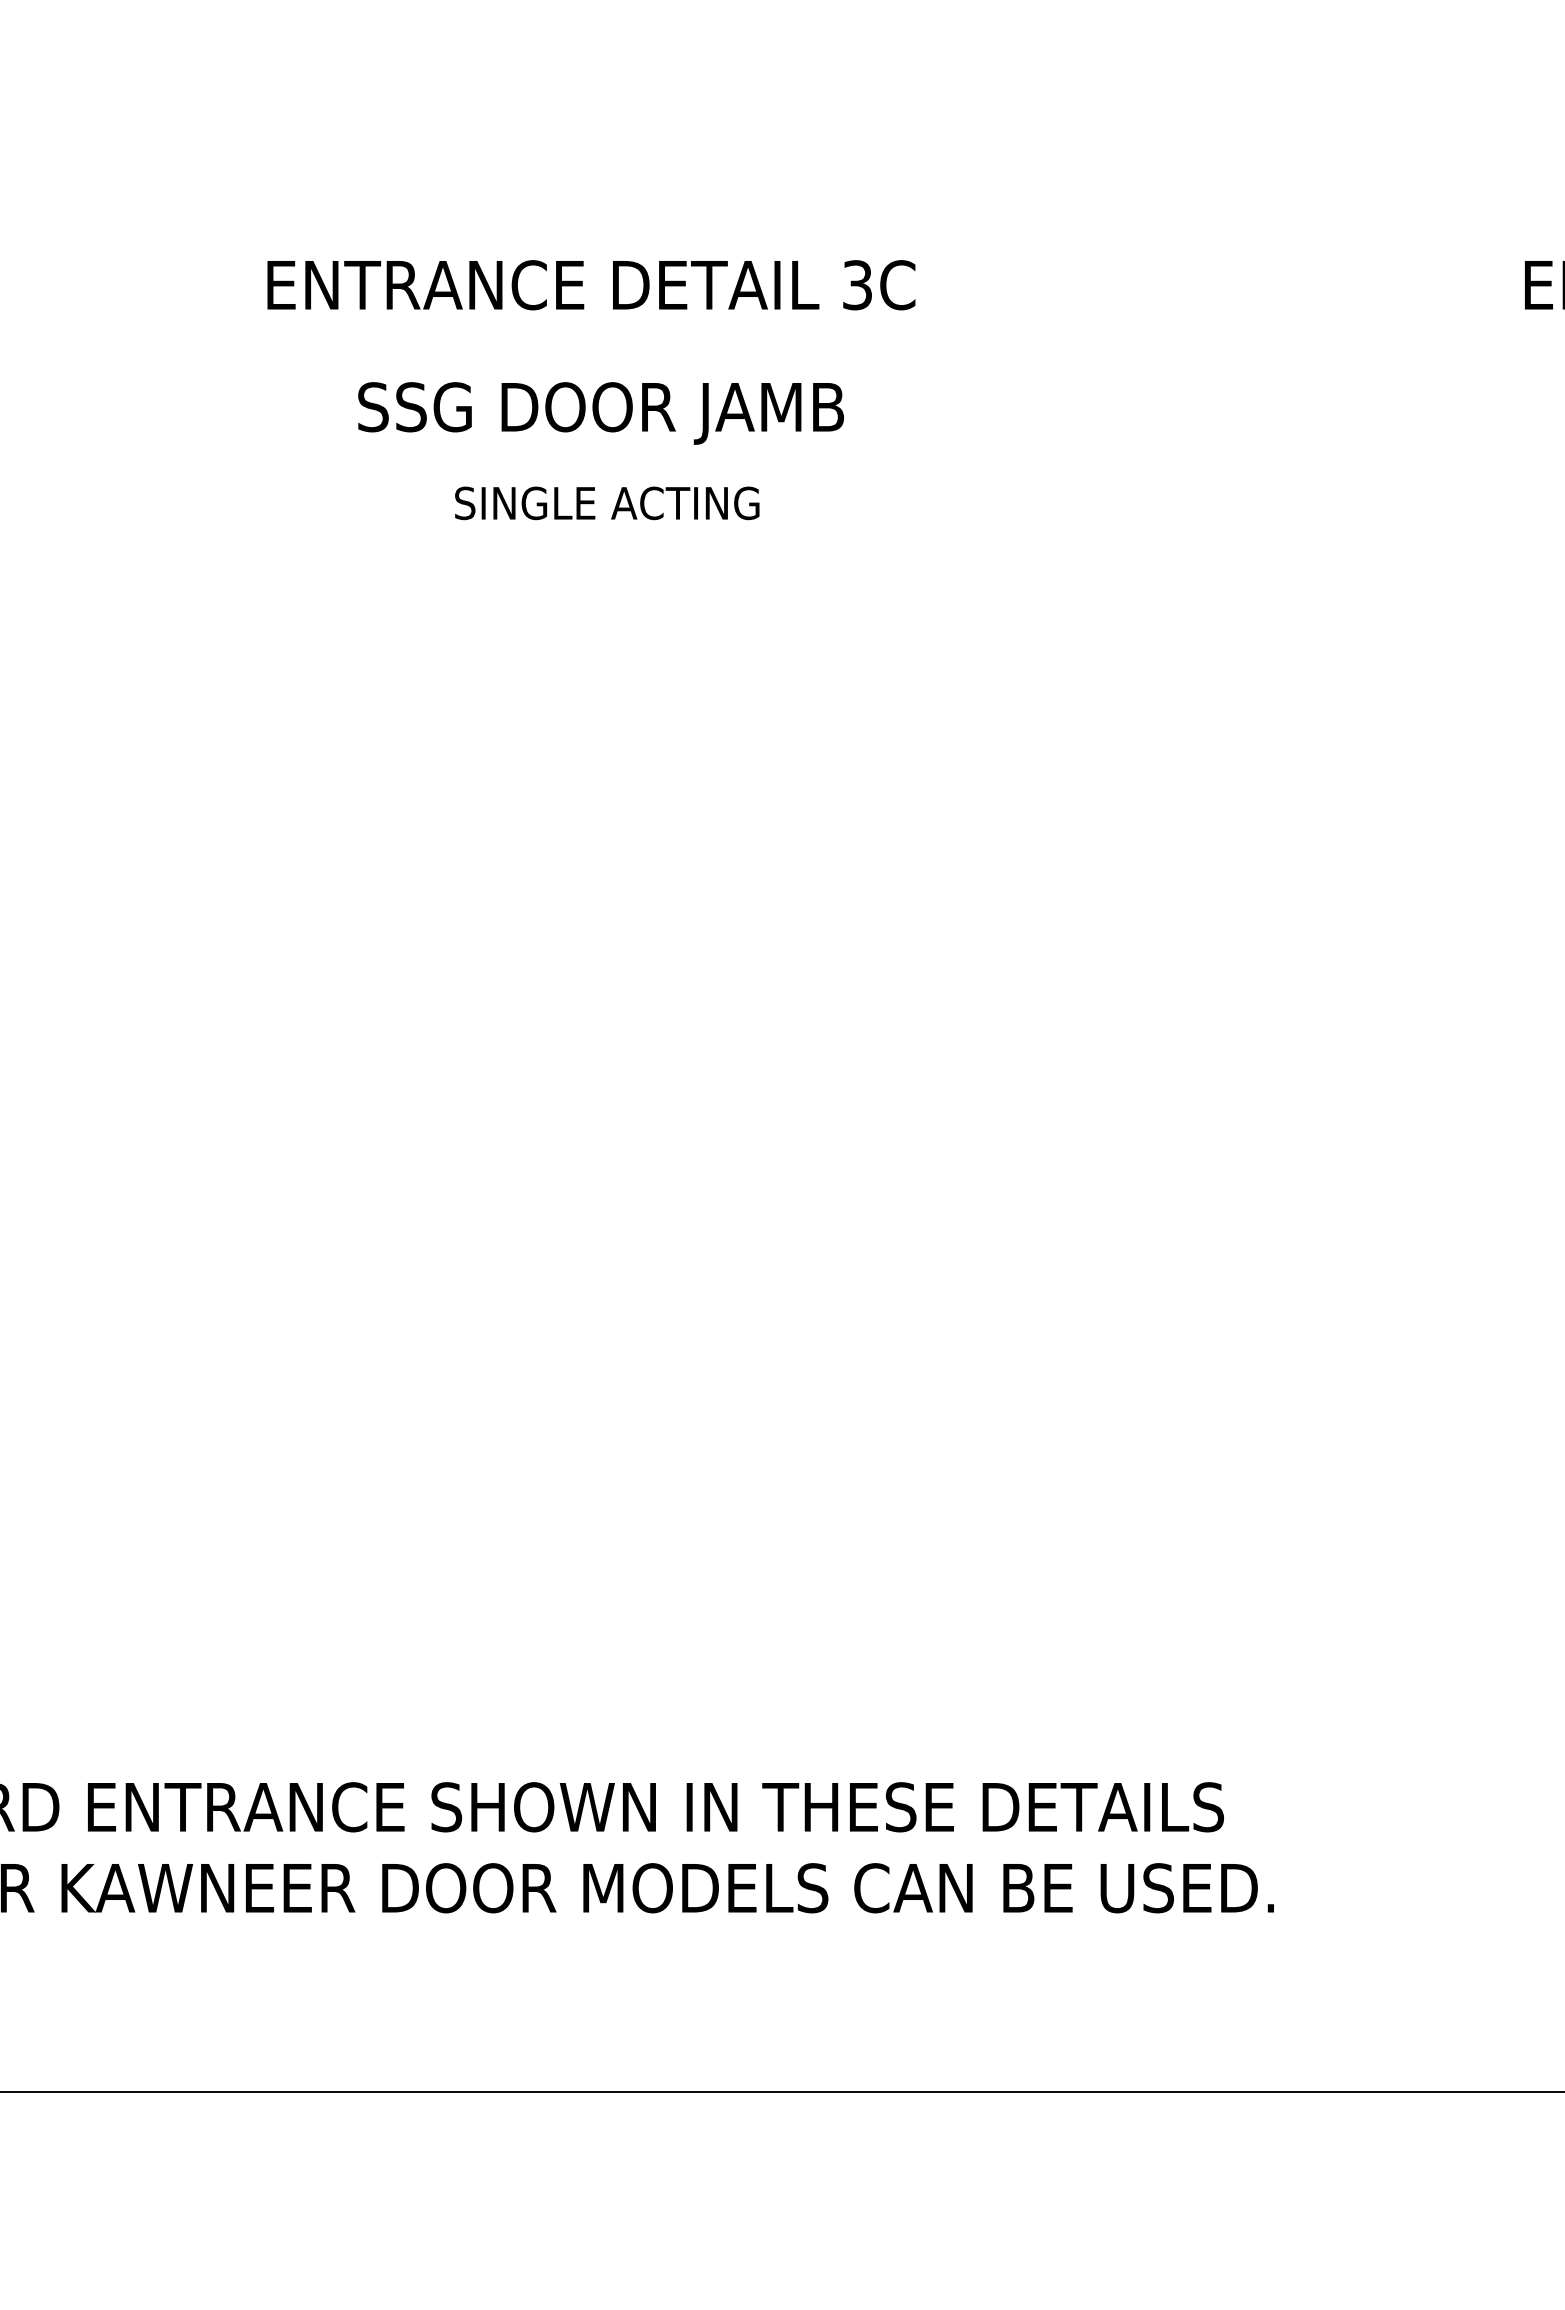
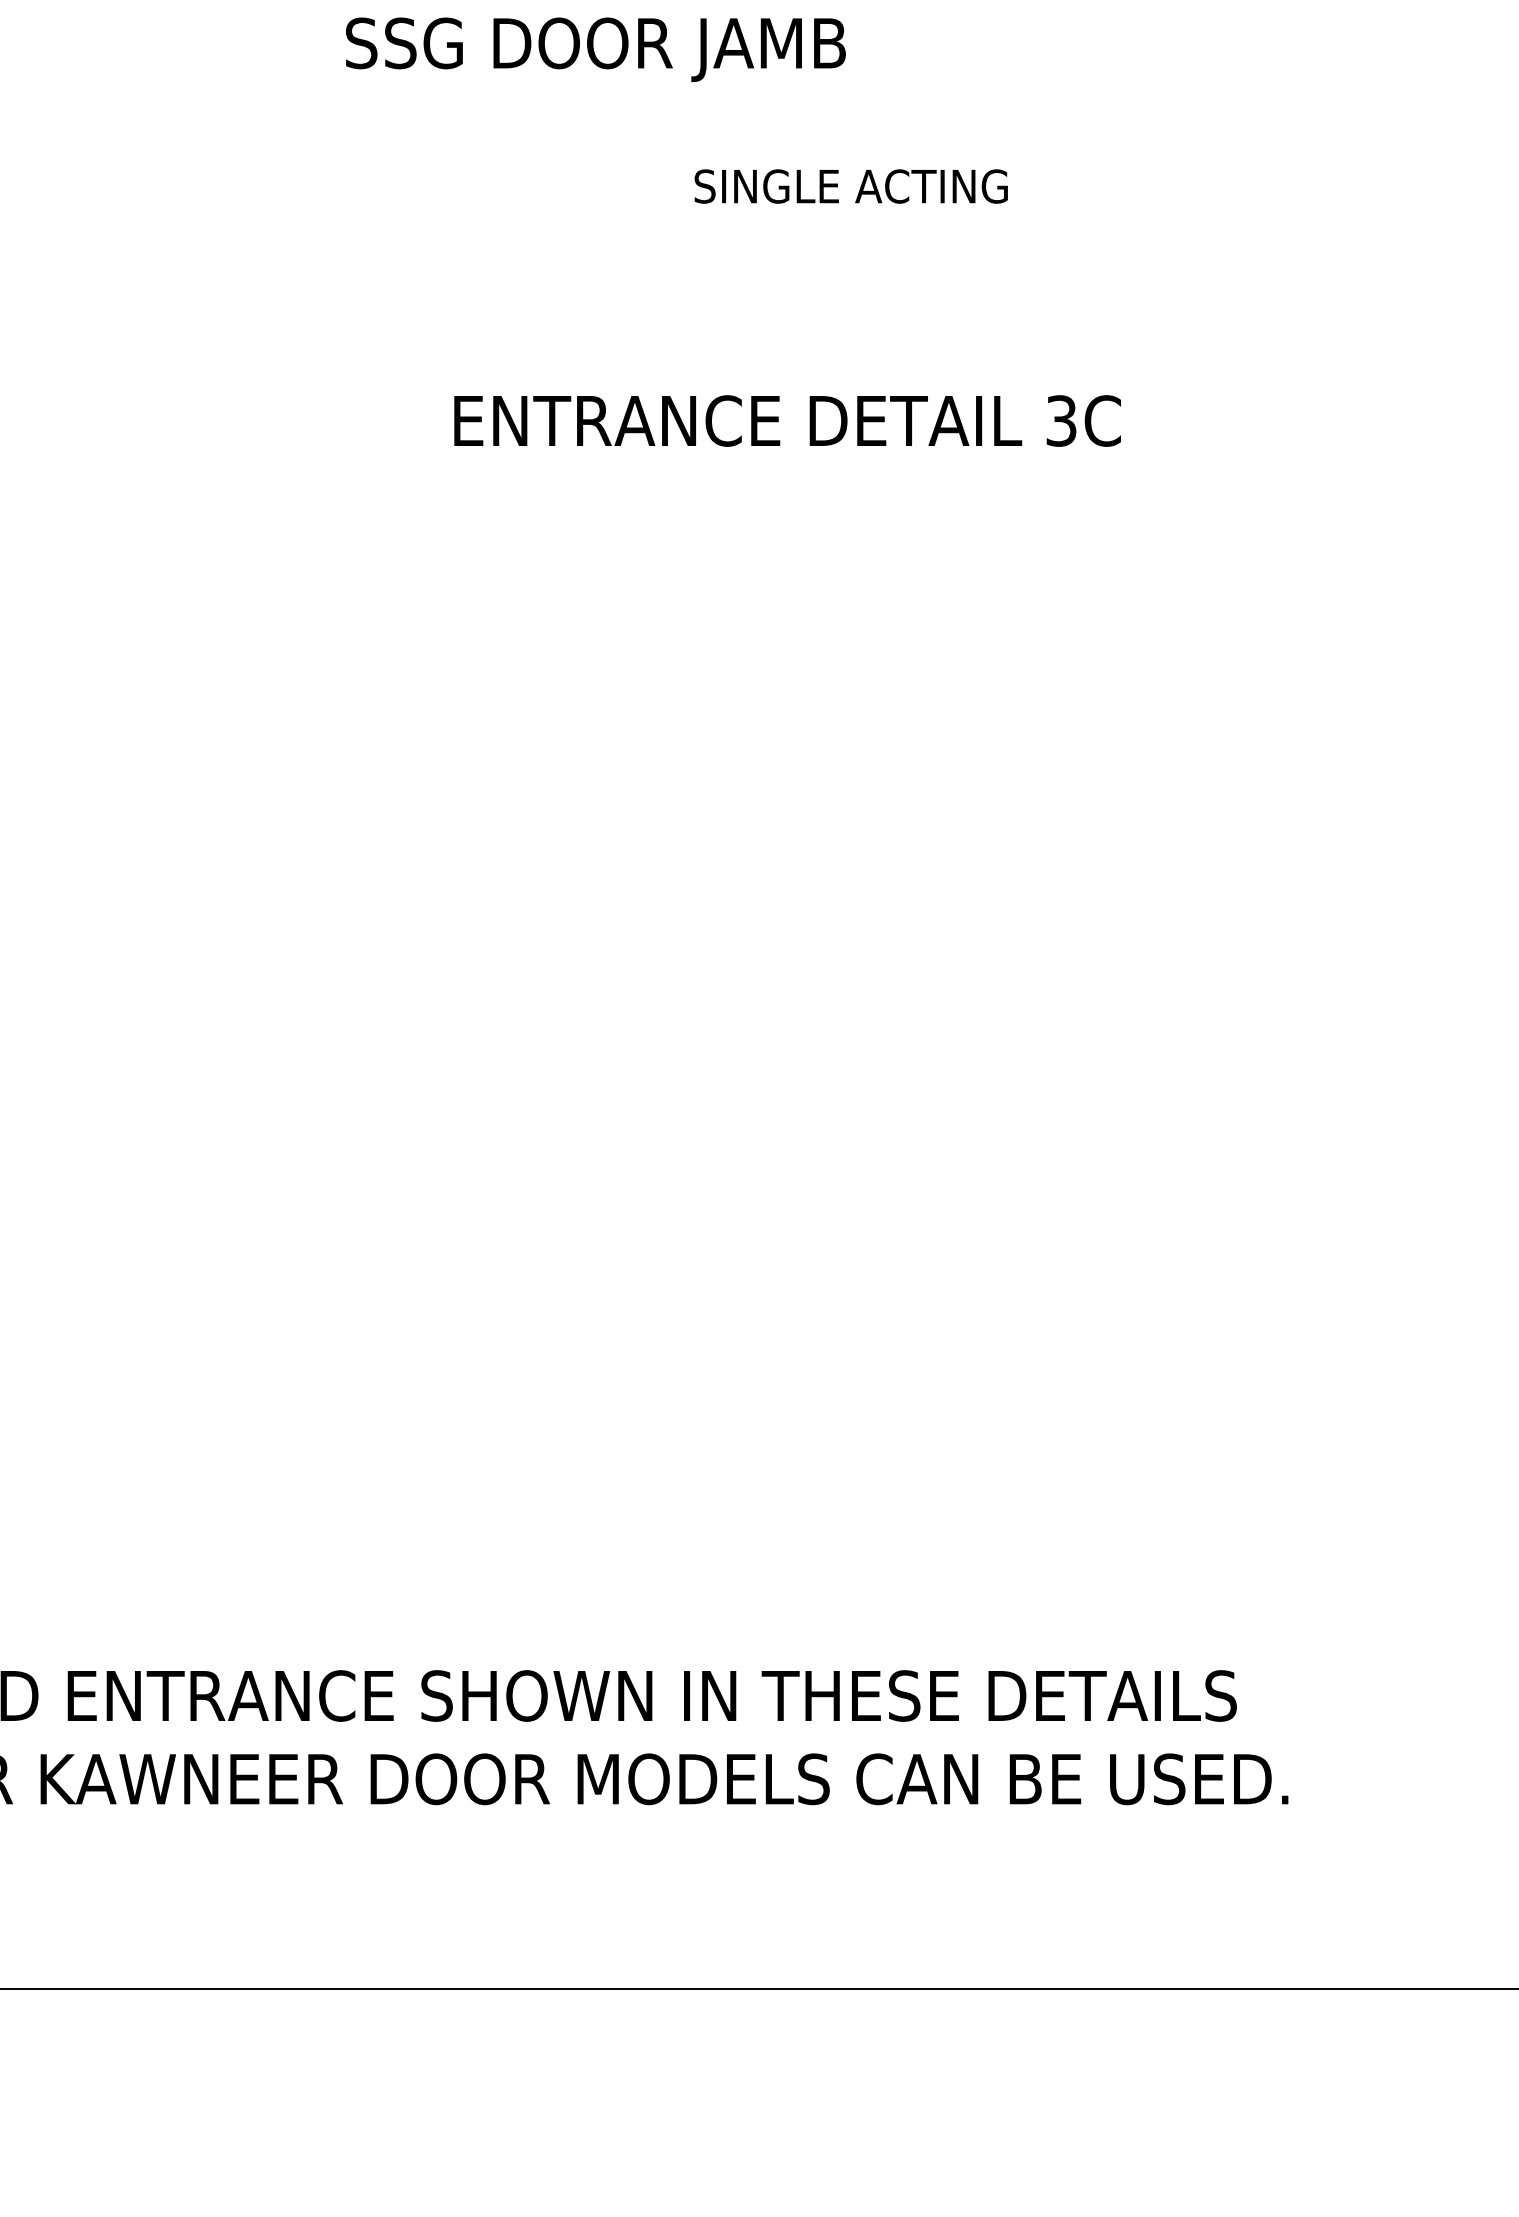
text: (591, 285) -> (787, 421), moved
text: (600, 413) -> (595, 49), moved
text: (607, 503) -> (851, 186), moved

